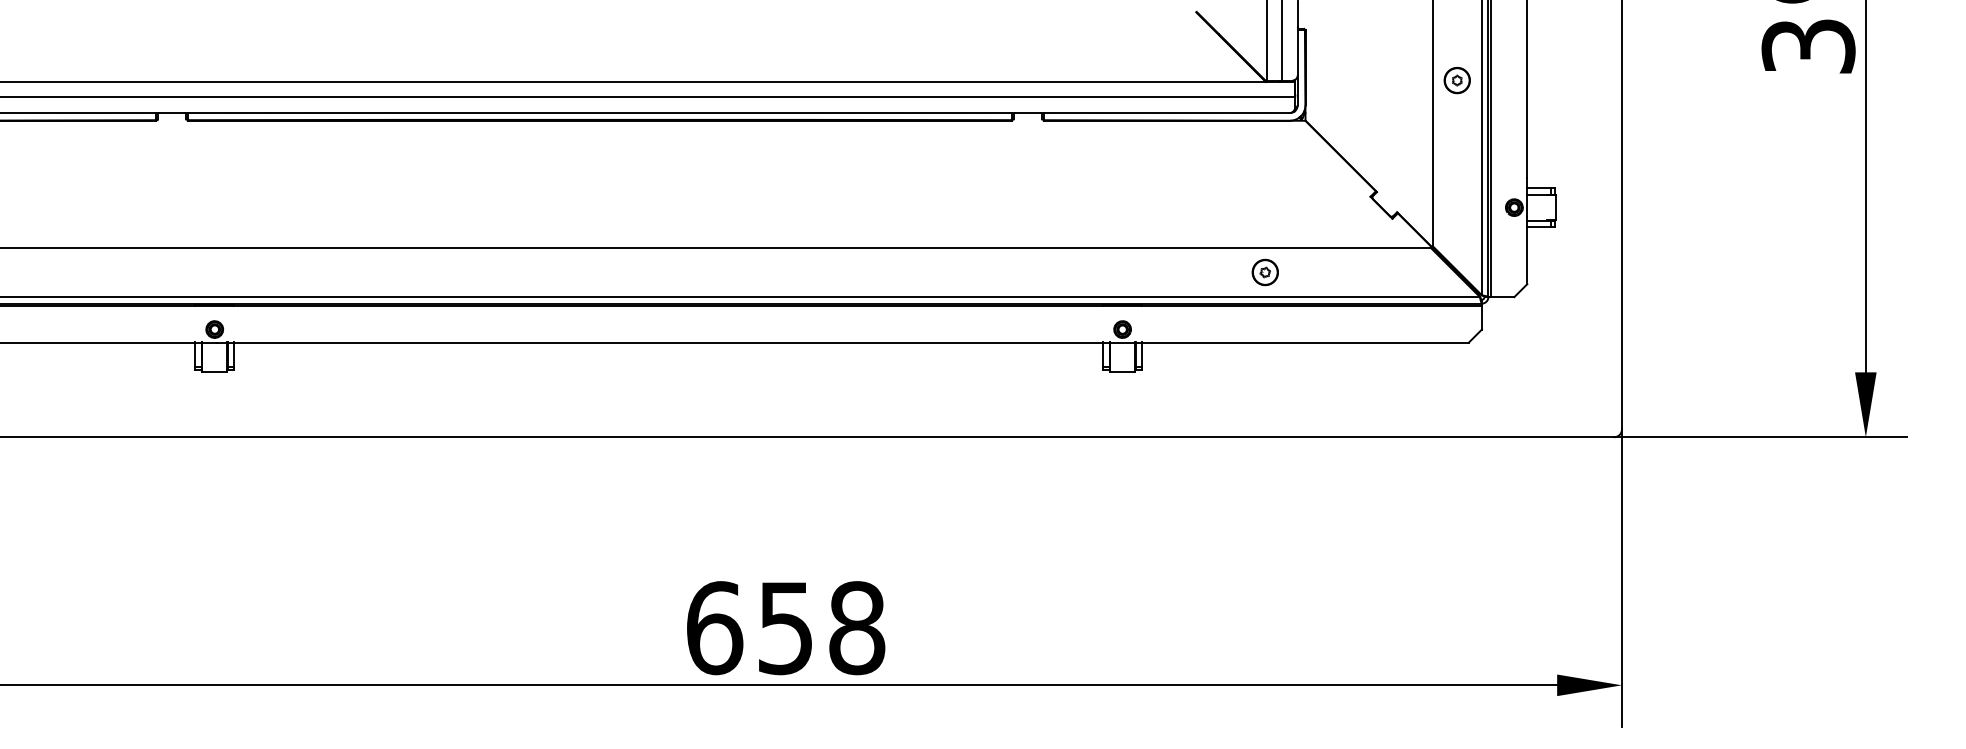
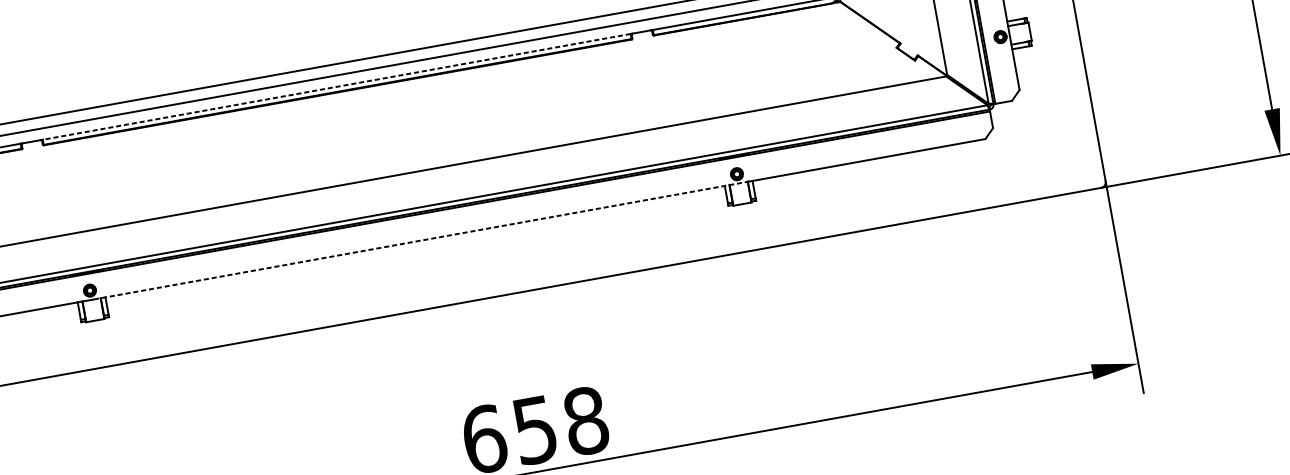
line: (599, 112) -> (336, 86), solid -> dashed
part: (1264, 272) -> (830, 115), removed
line: (677, 342) -> (421, 240), solid -> dashed

